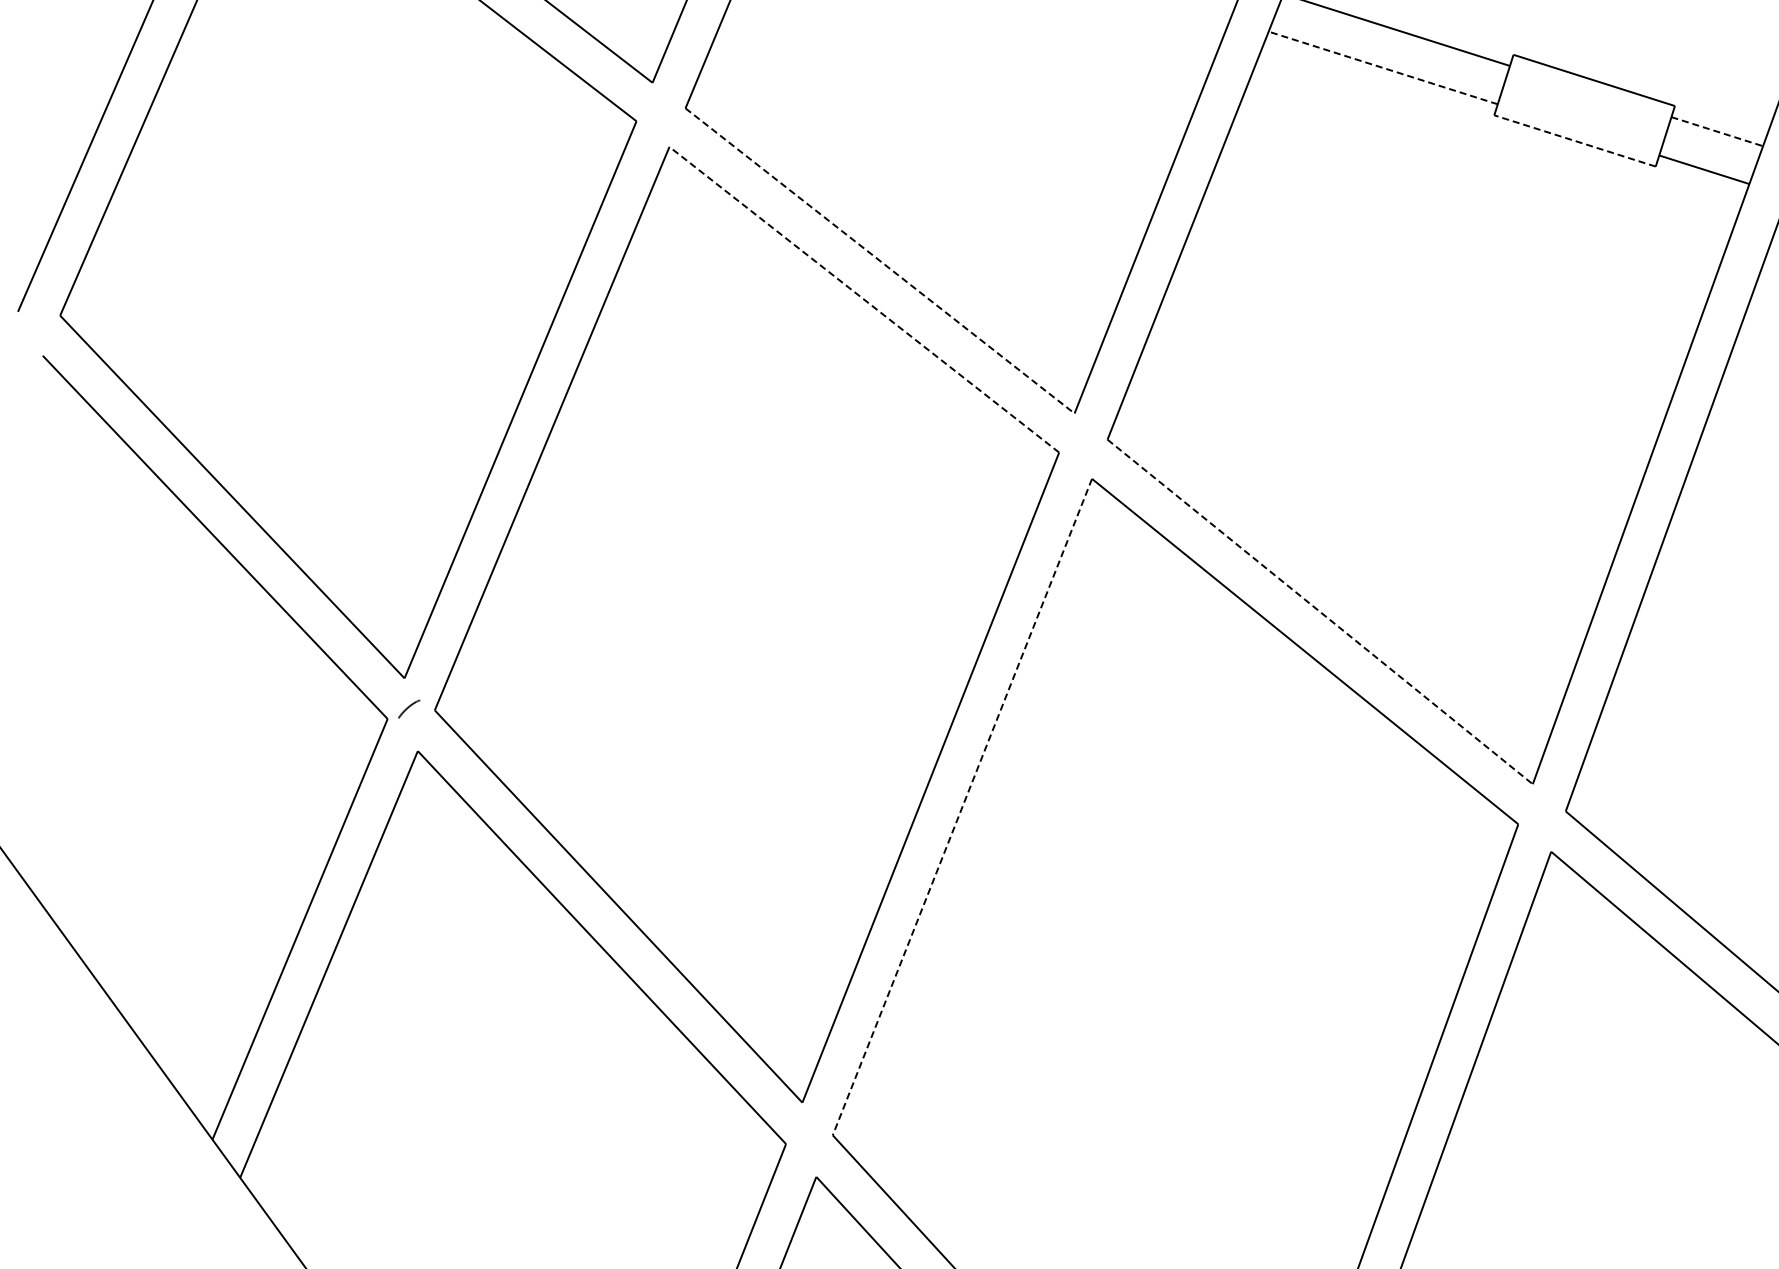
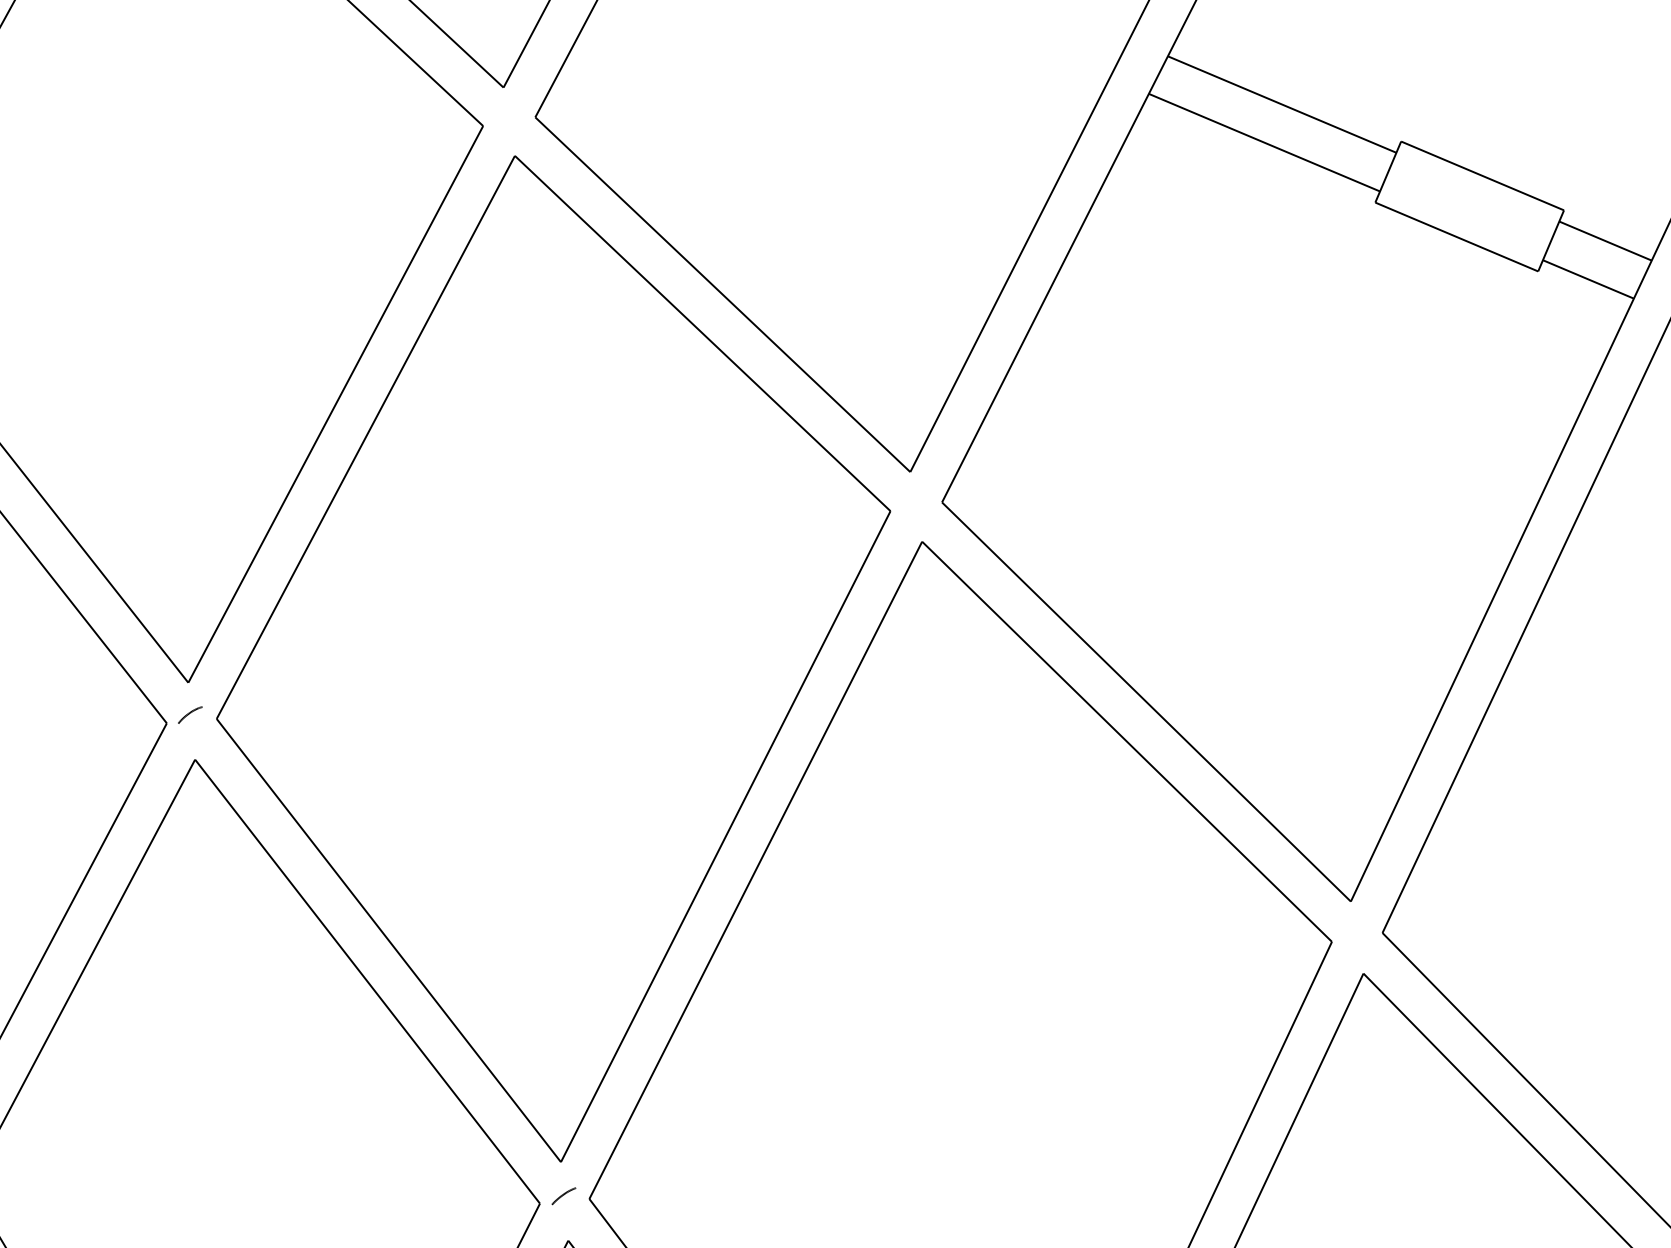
line: (1382, 67) -> (1263, 142), dashed -> solid
line: (1717, 131) -> (1605, 240), dashed -> solid
line: (1575, 140) -> (1457, 236), dashed -> solid
line: (880, 261) -> (723, 295), dashed -> solid
line: (864, 299) -> (702, 333), dashed -> solid
line: (1320, 611) -> (1146, 701), dashed -> solid
line: (962, 807) -> (755, 870), dashed -> solid
part: (808, 1134) -> (564, 1195), added

